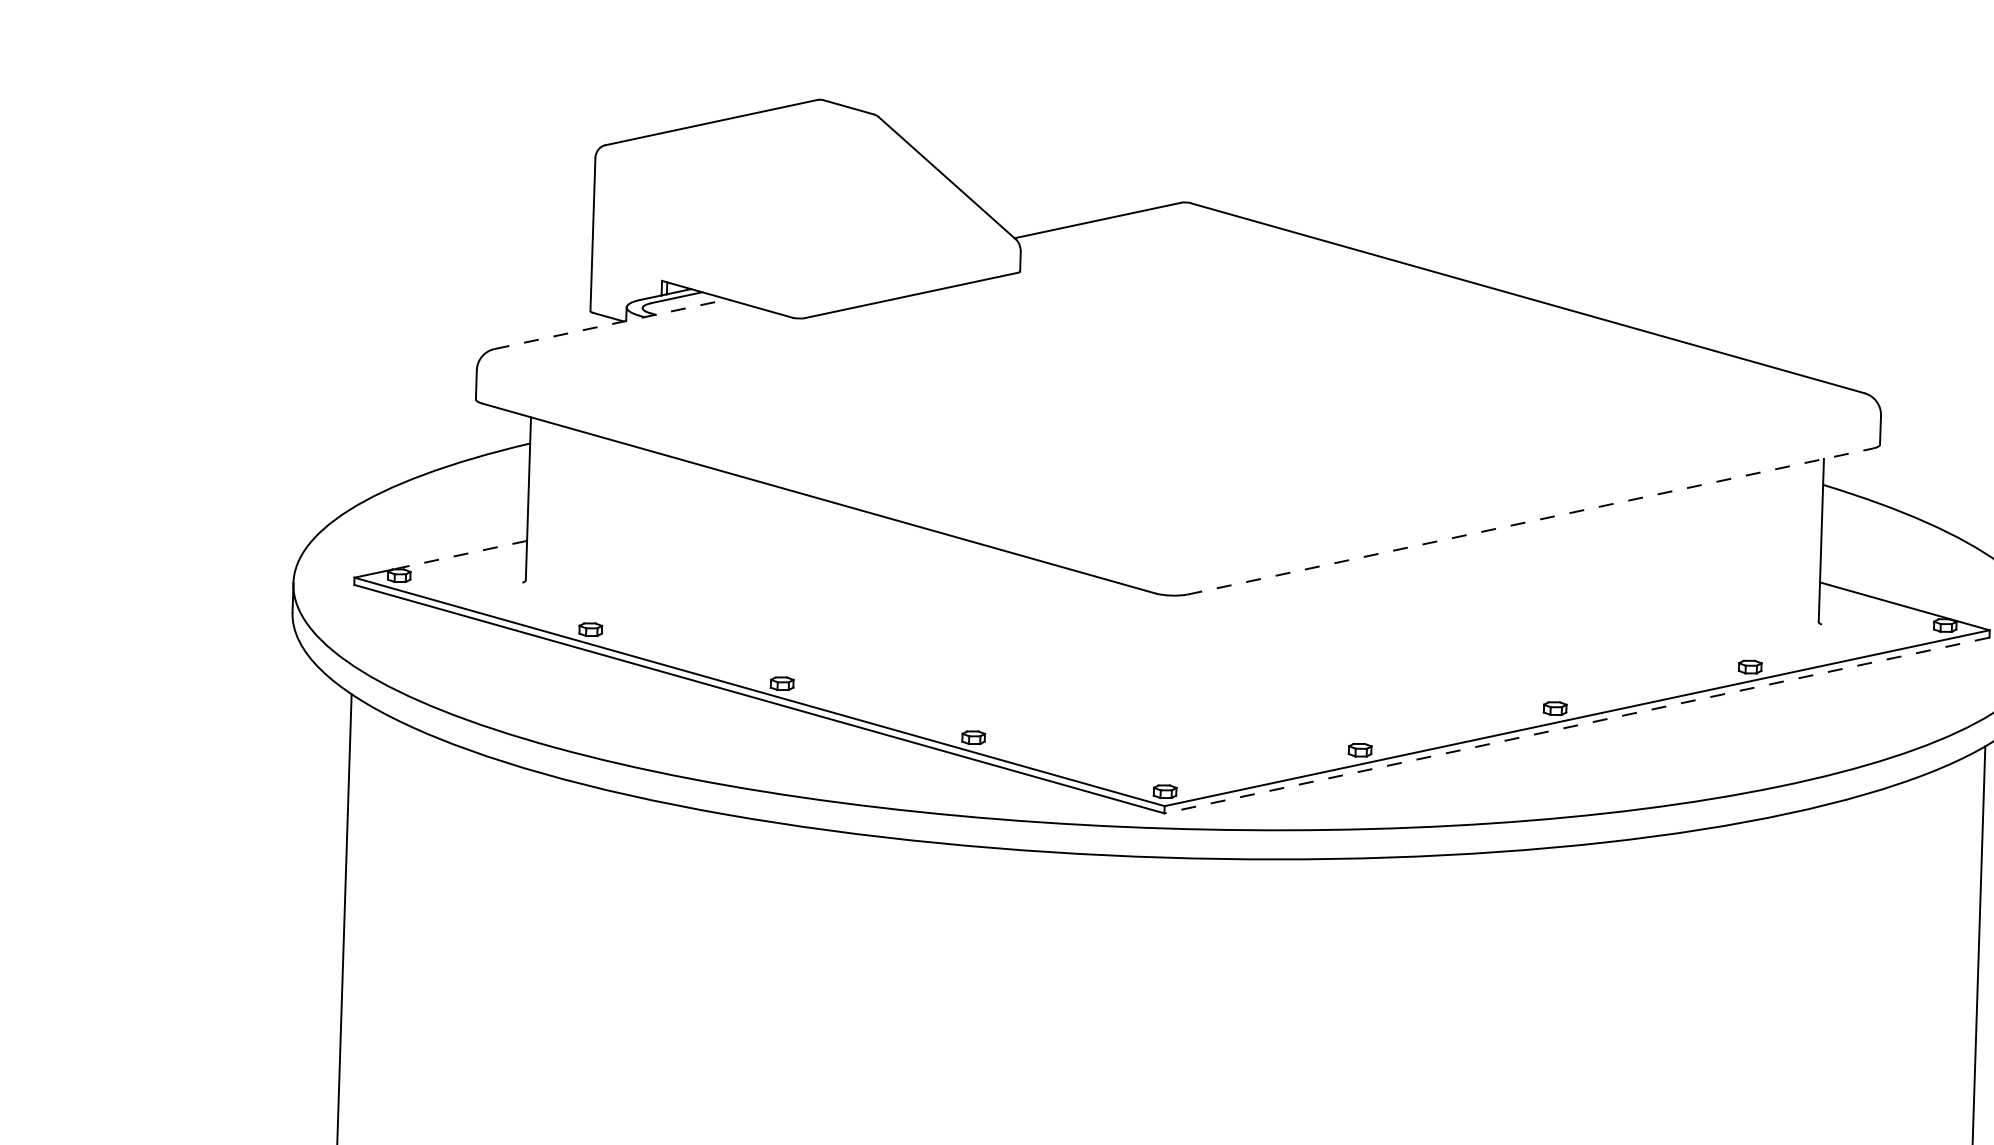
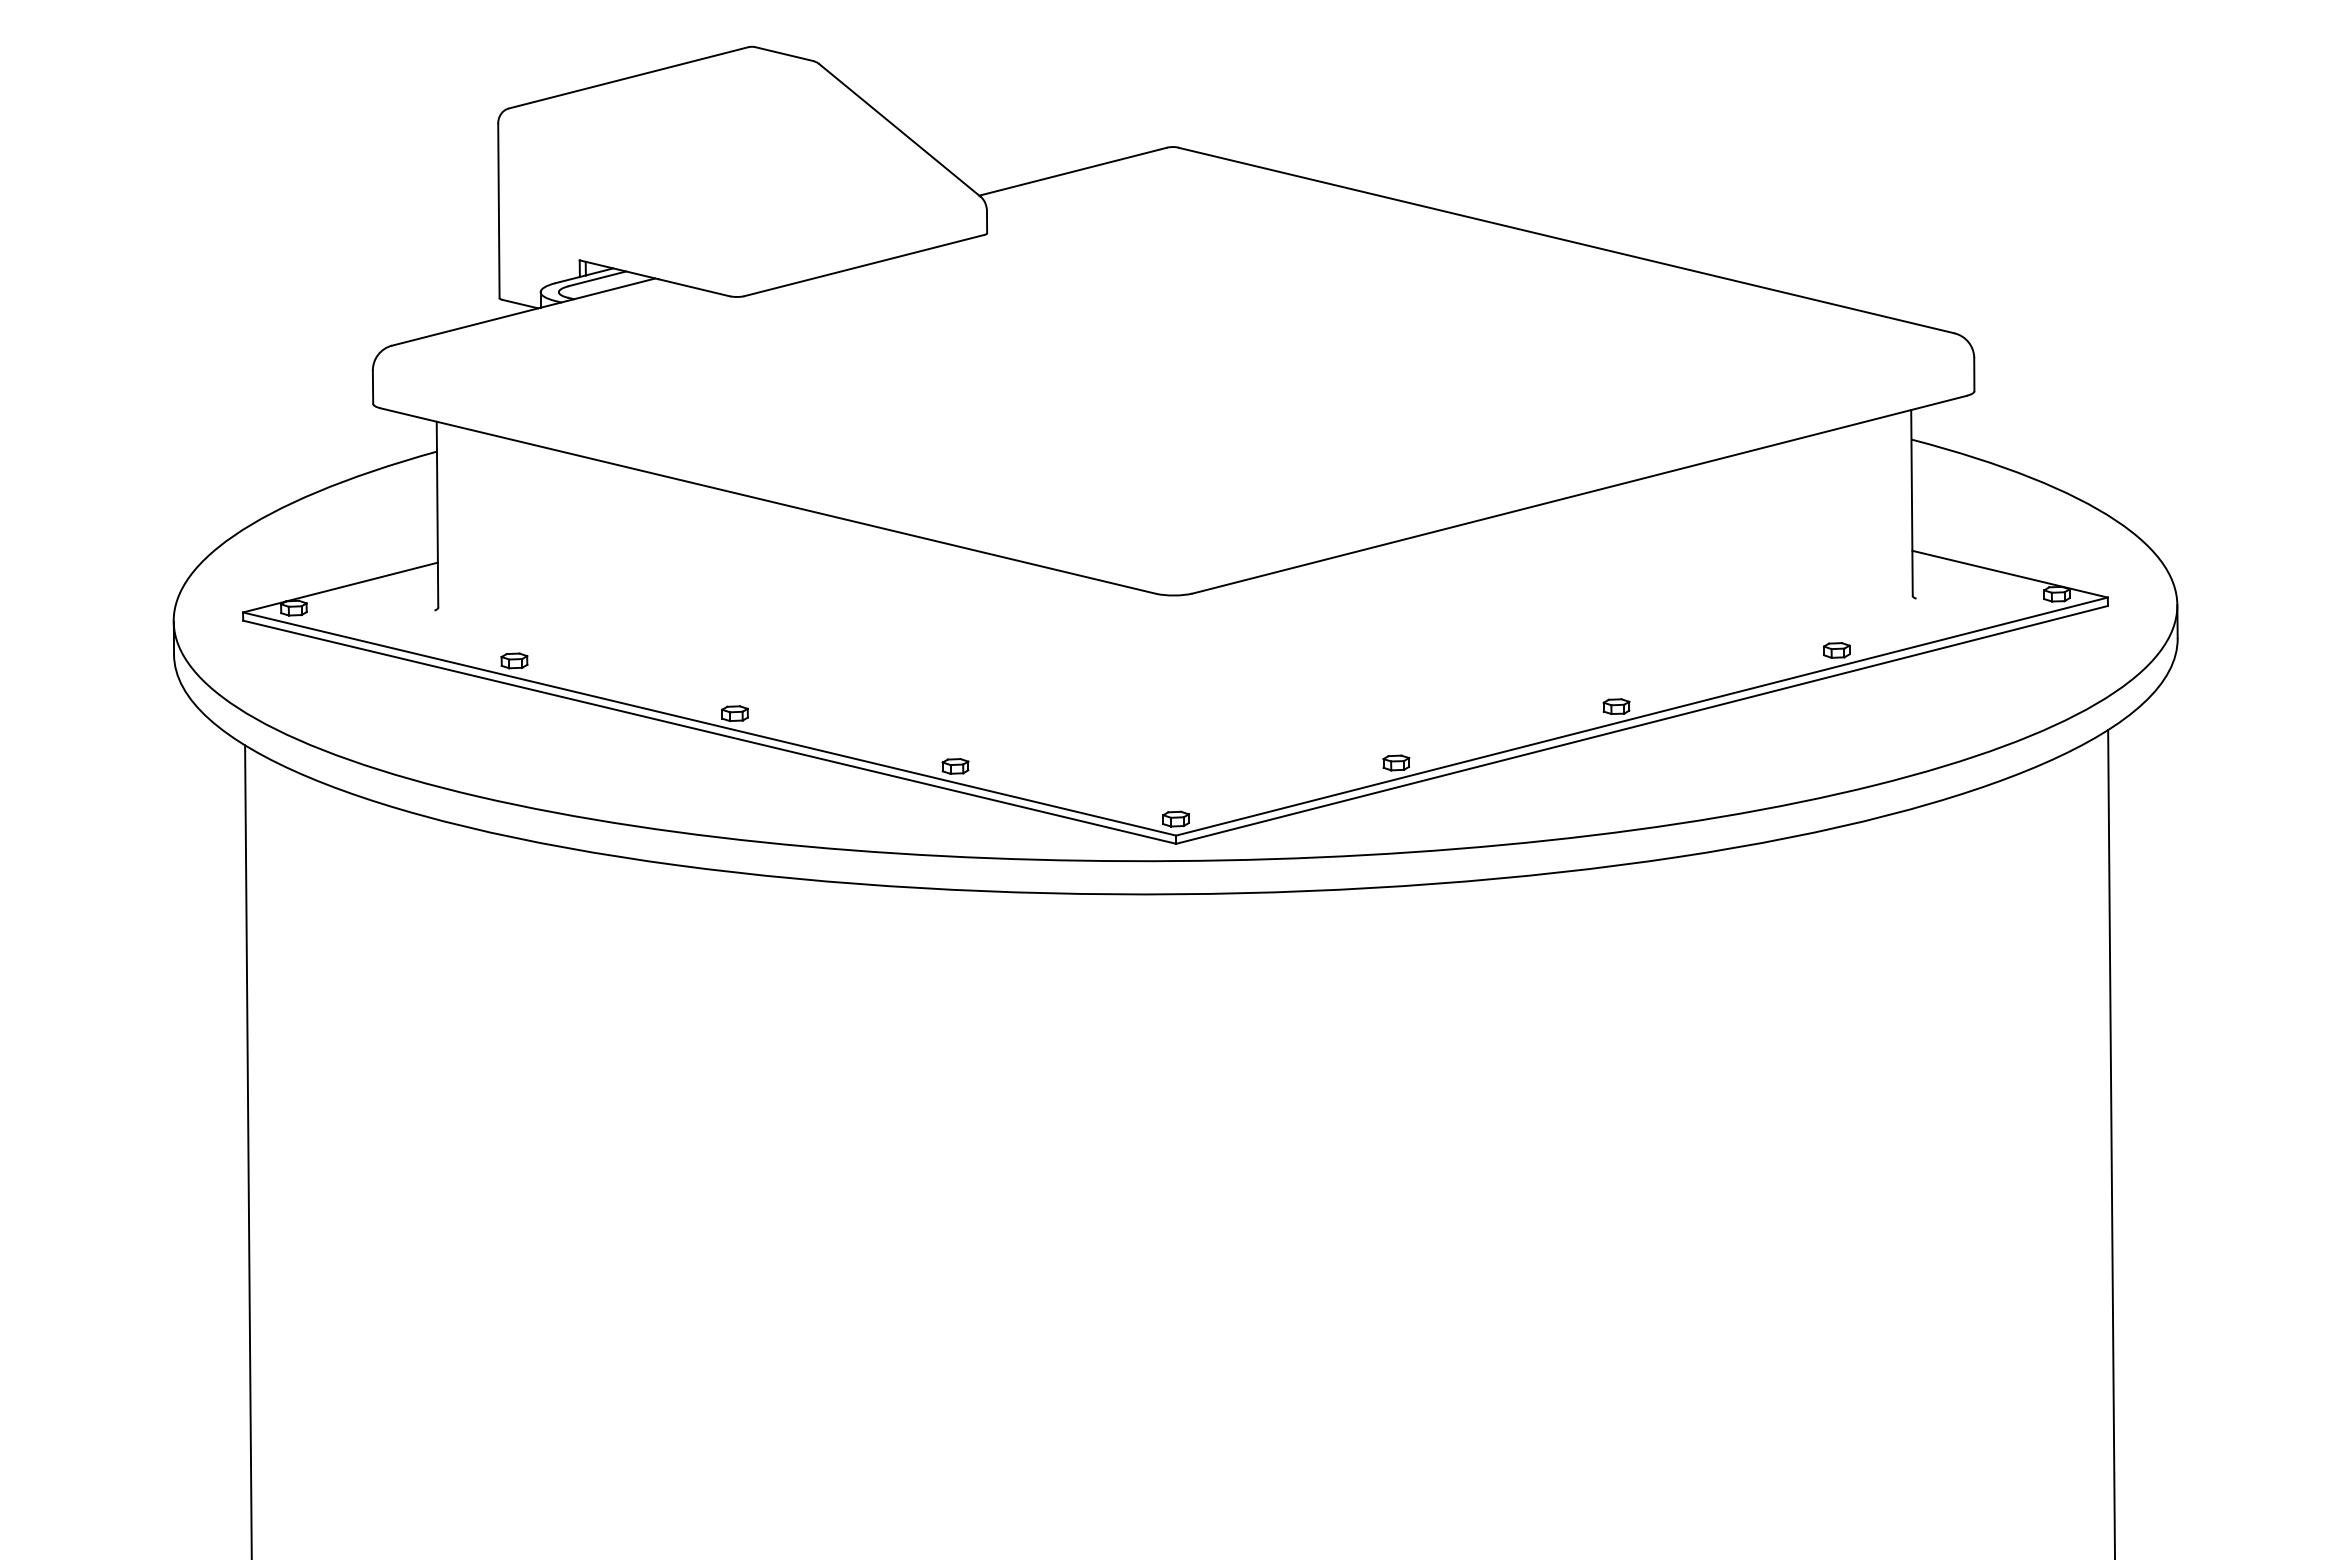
line: (610, 324) -> (523, 312), dashed -> solid
line: (1530, 521) -> (1579, 494), dashed -> solid
line: (459, 555) -> (361, 582), dashed -> solid
line: (1577, 725) -> (1642, 724), dashed -> solid

